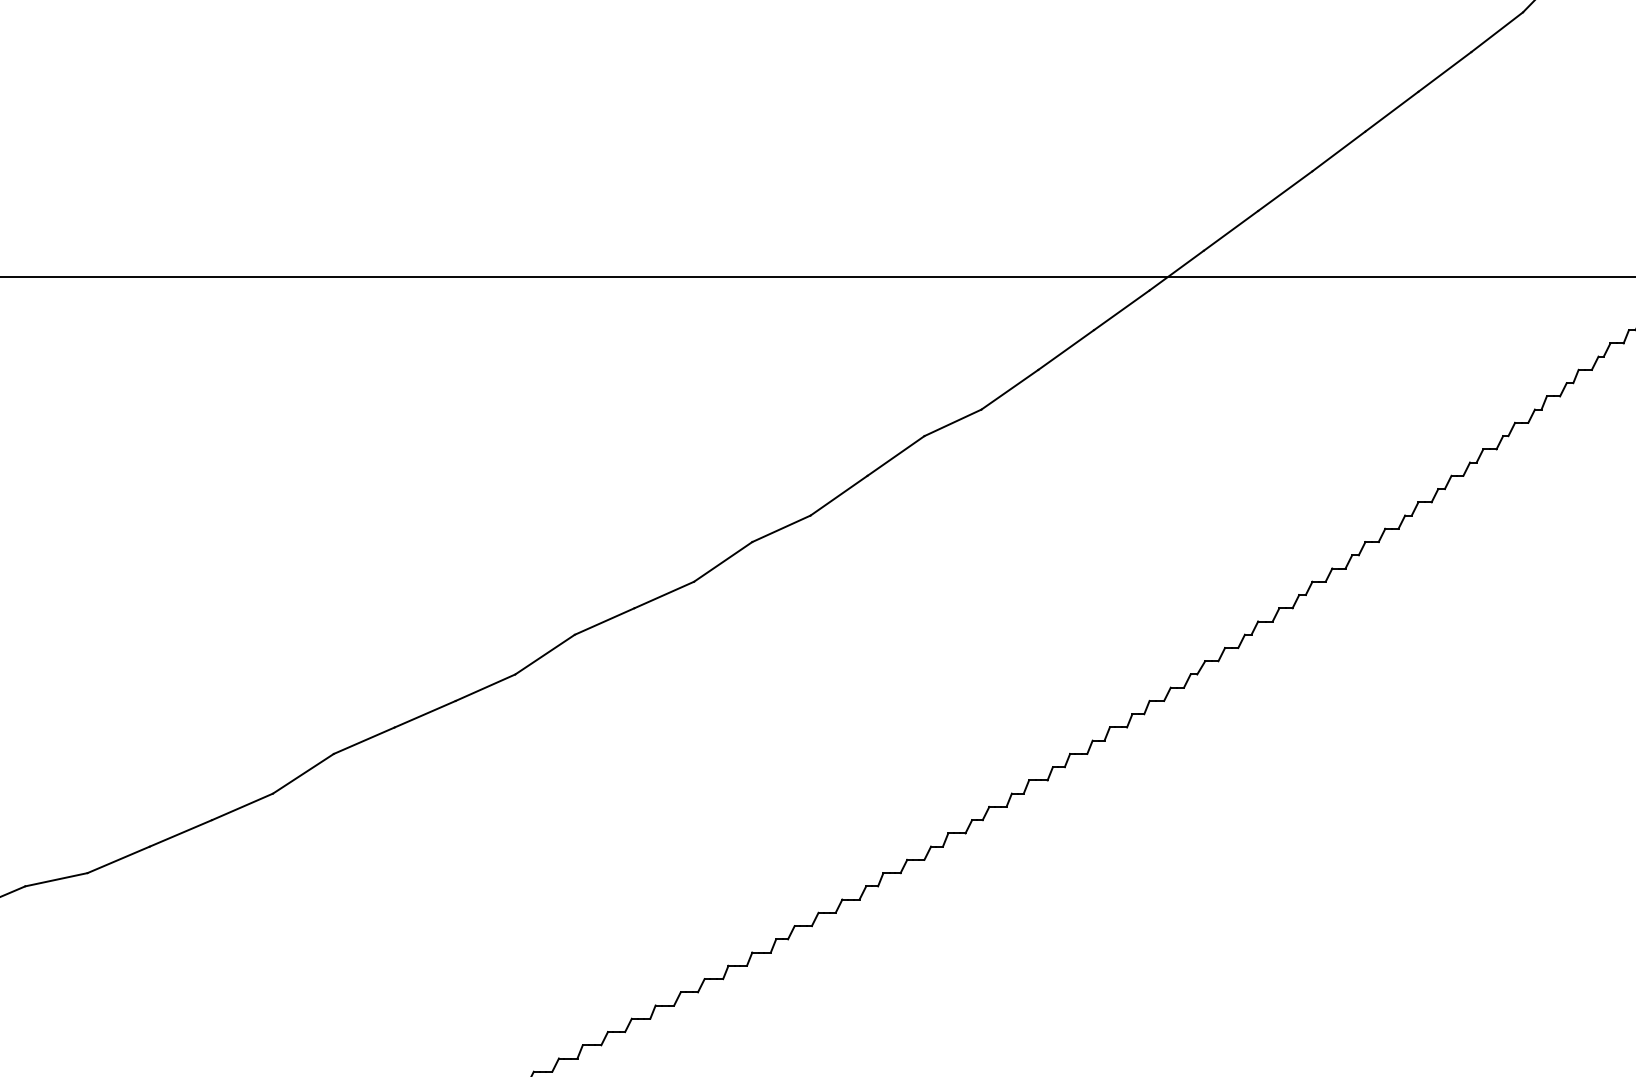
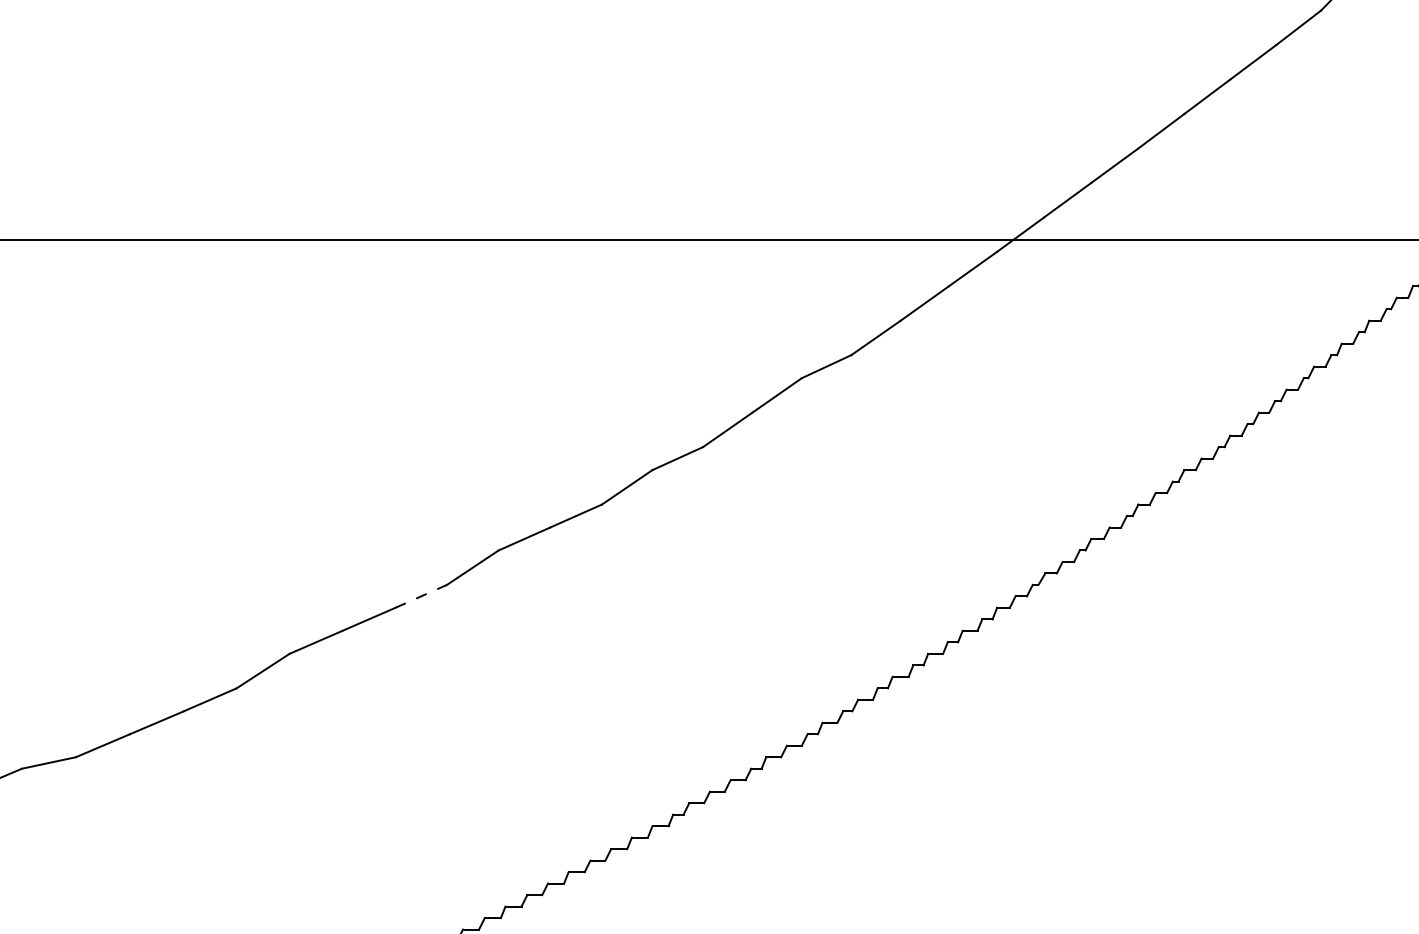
line: (485, 687) -> (421, 596), solid -> dashed

